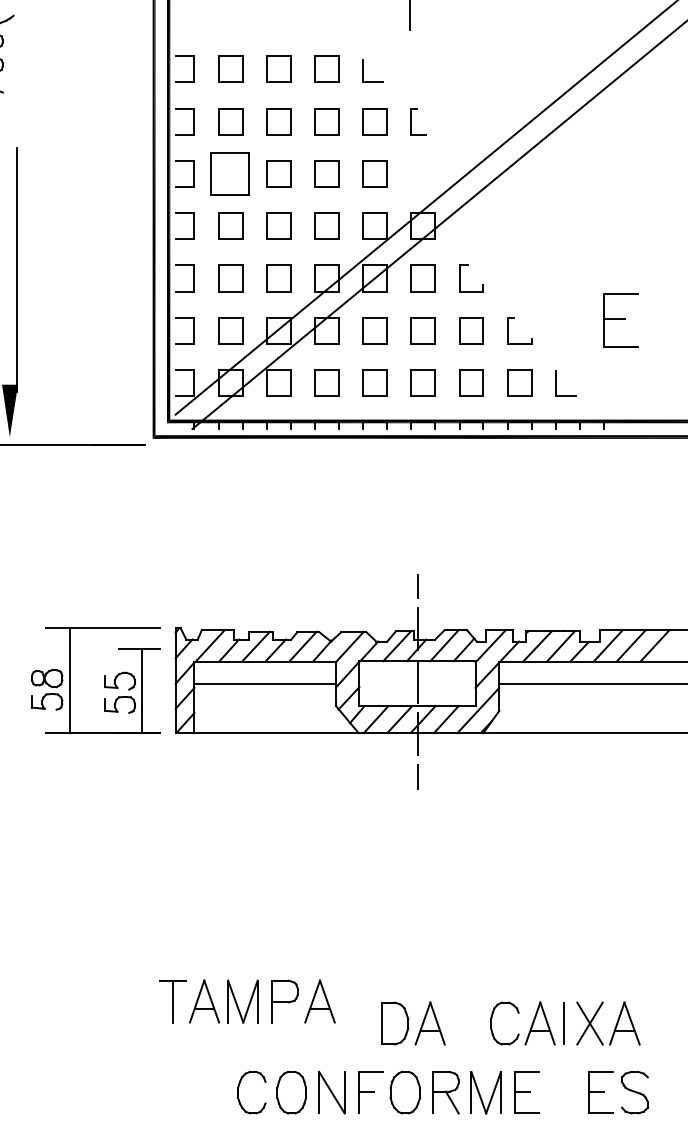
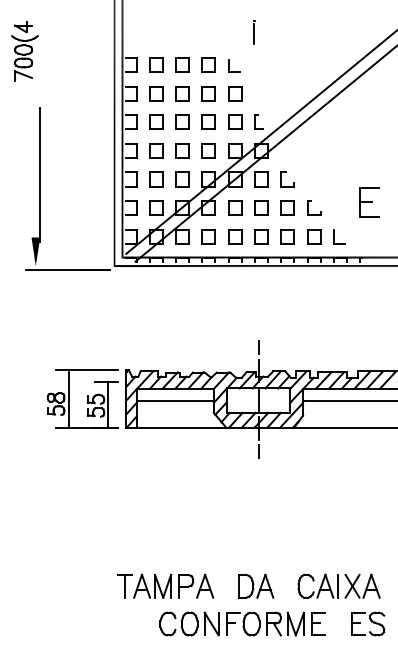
part: (417, 120) -> (258, 121), moved
part: (230, 172) -> (156, 121), size x0.62
part: (247, 1000) -> (165, 585), moved

